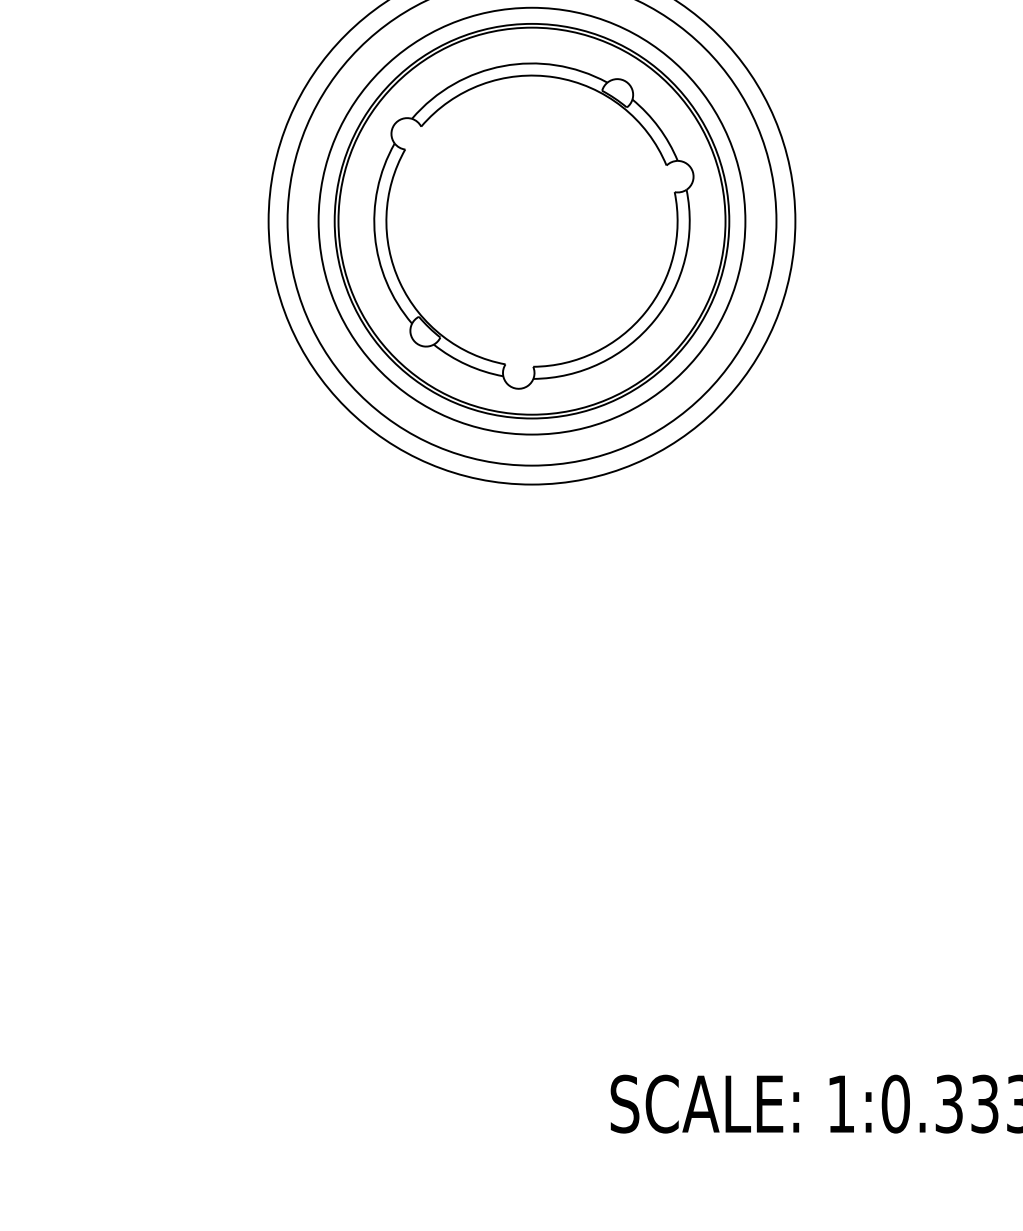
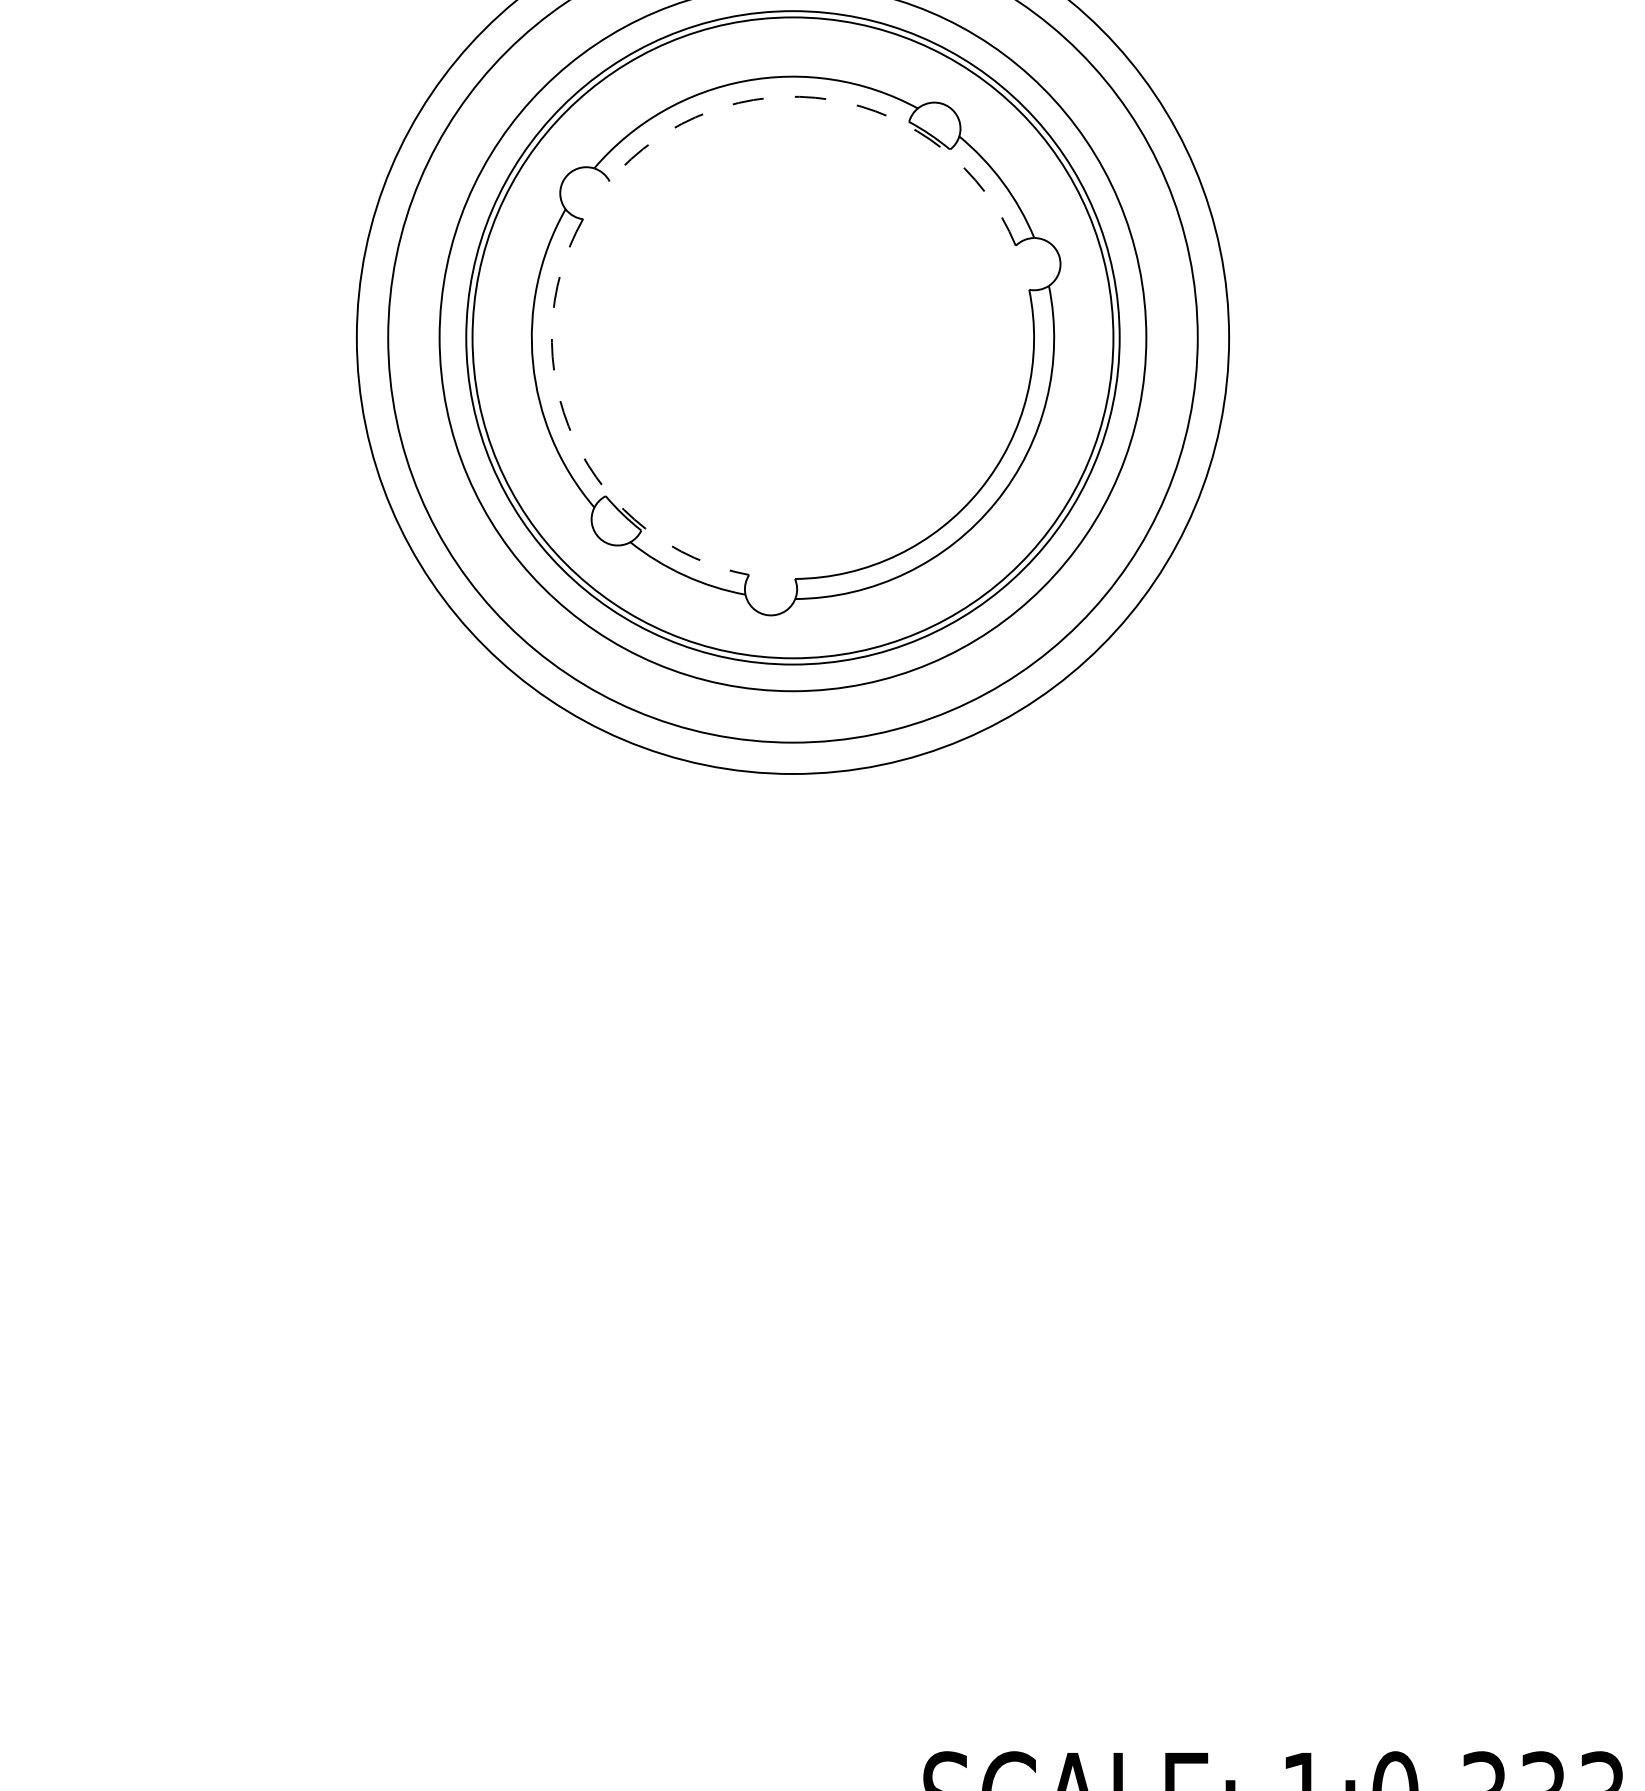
arc: (554, 77) -> (830, 99), solid -> dashed
arc: (400, 282) -> (575, 439), solid -> dashed

